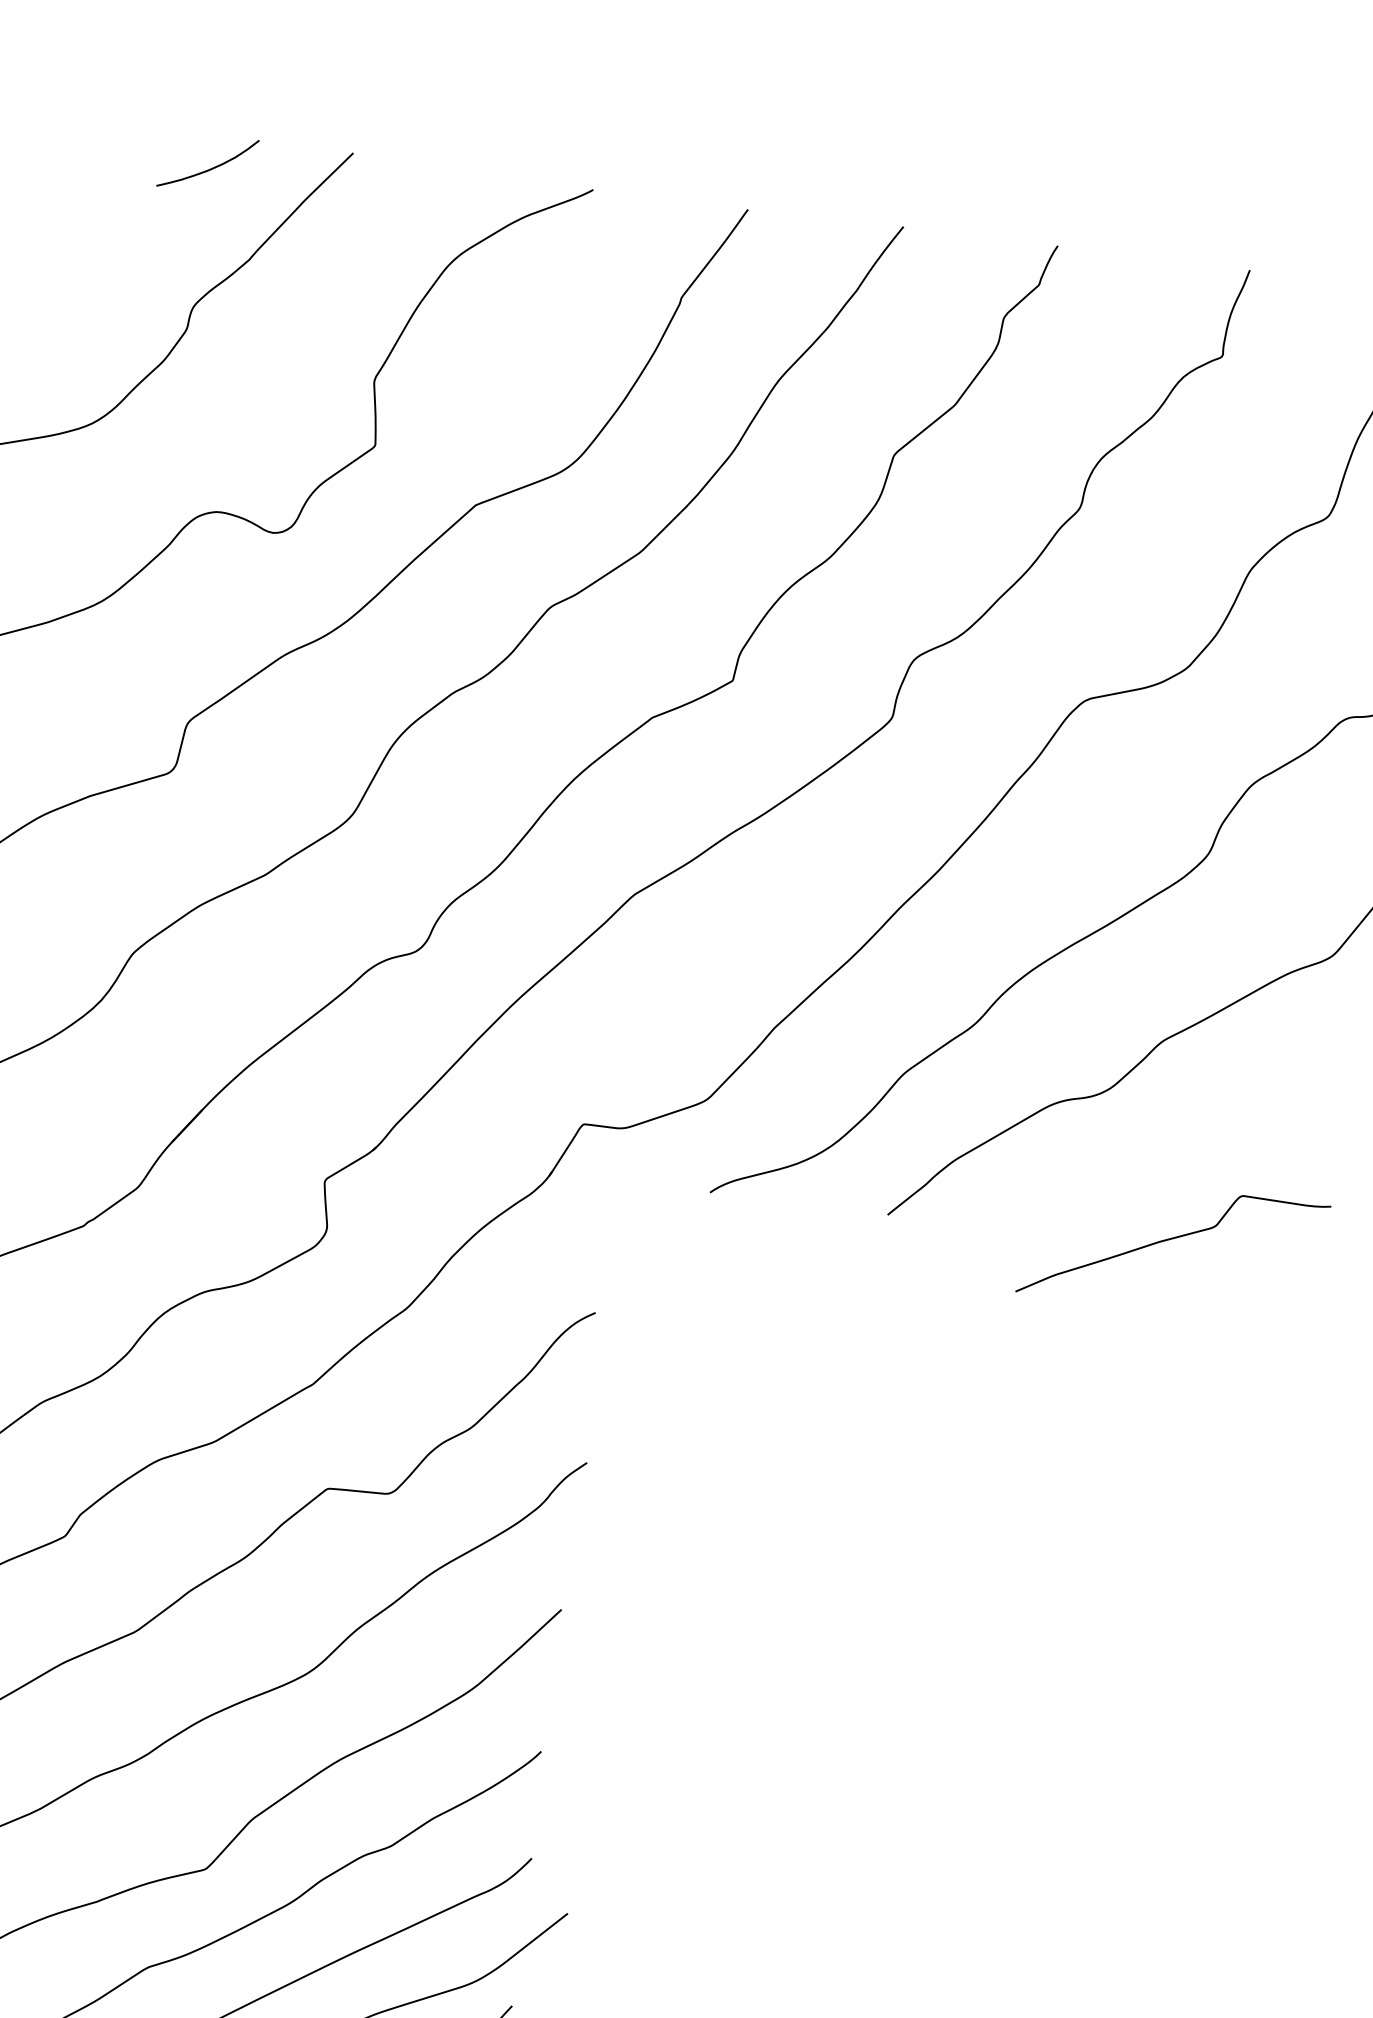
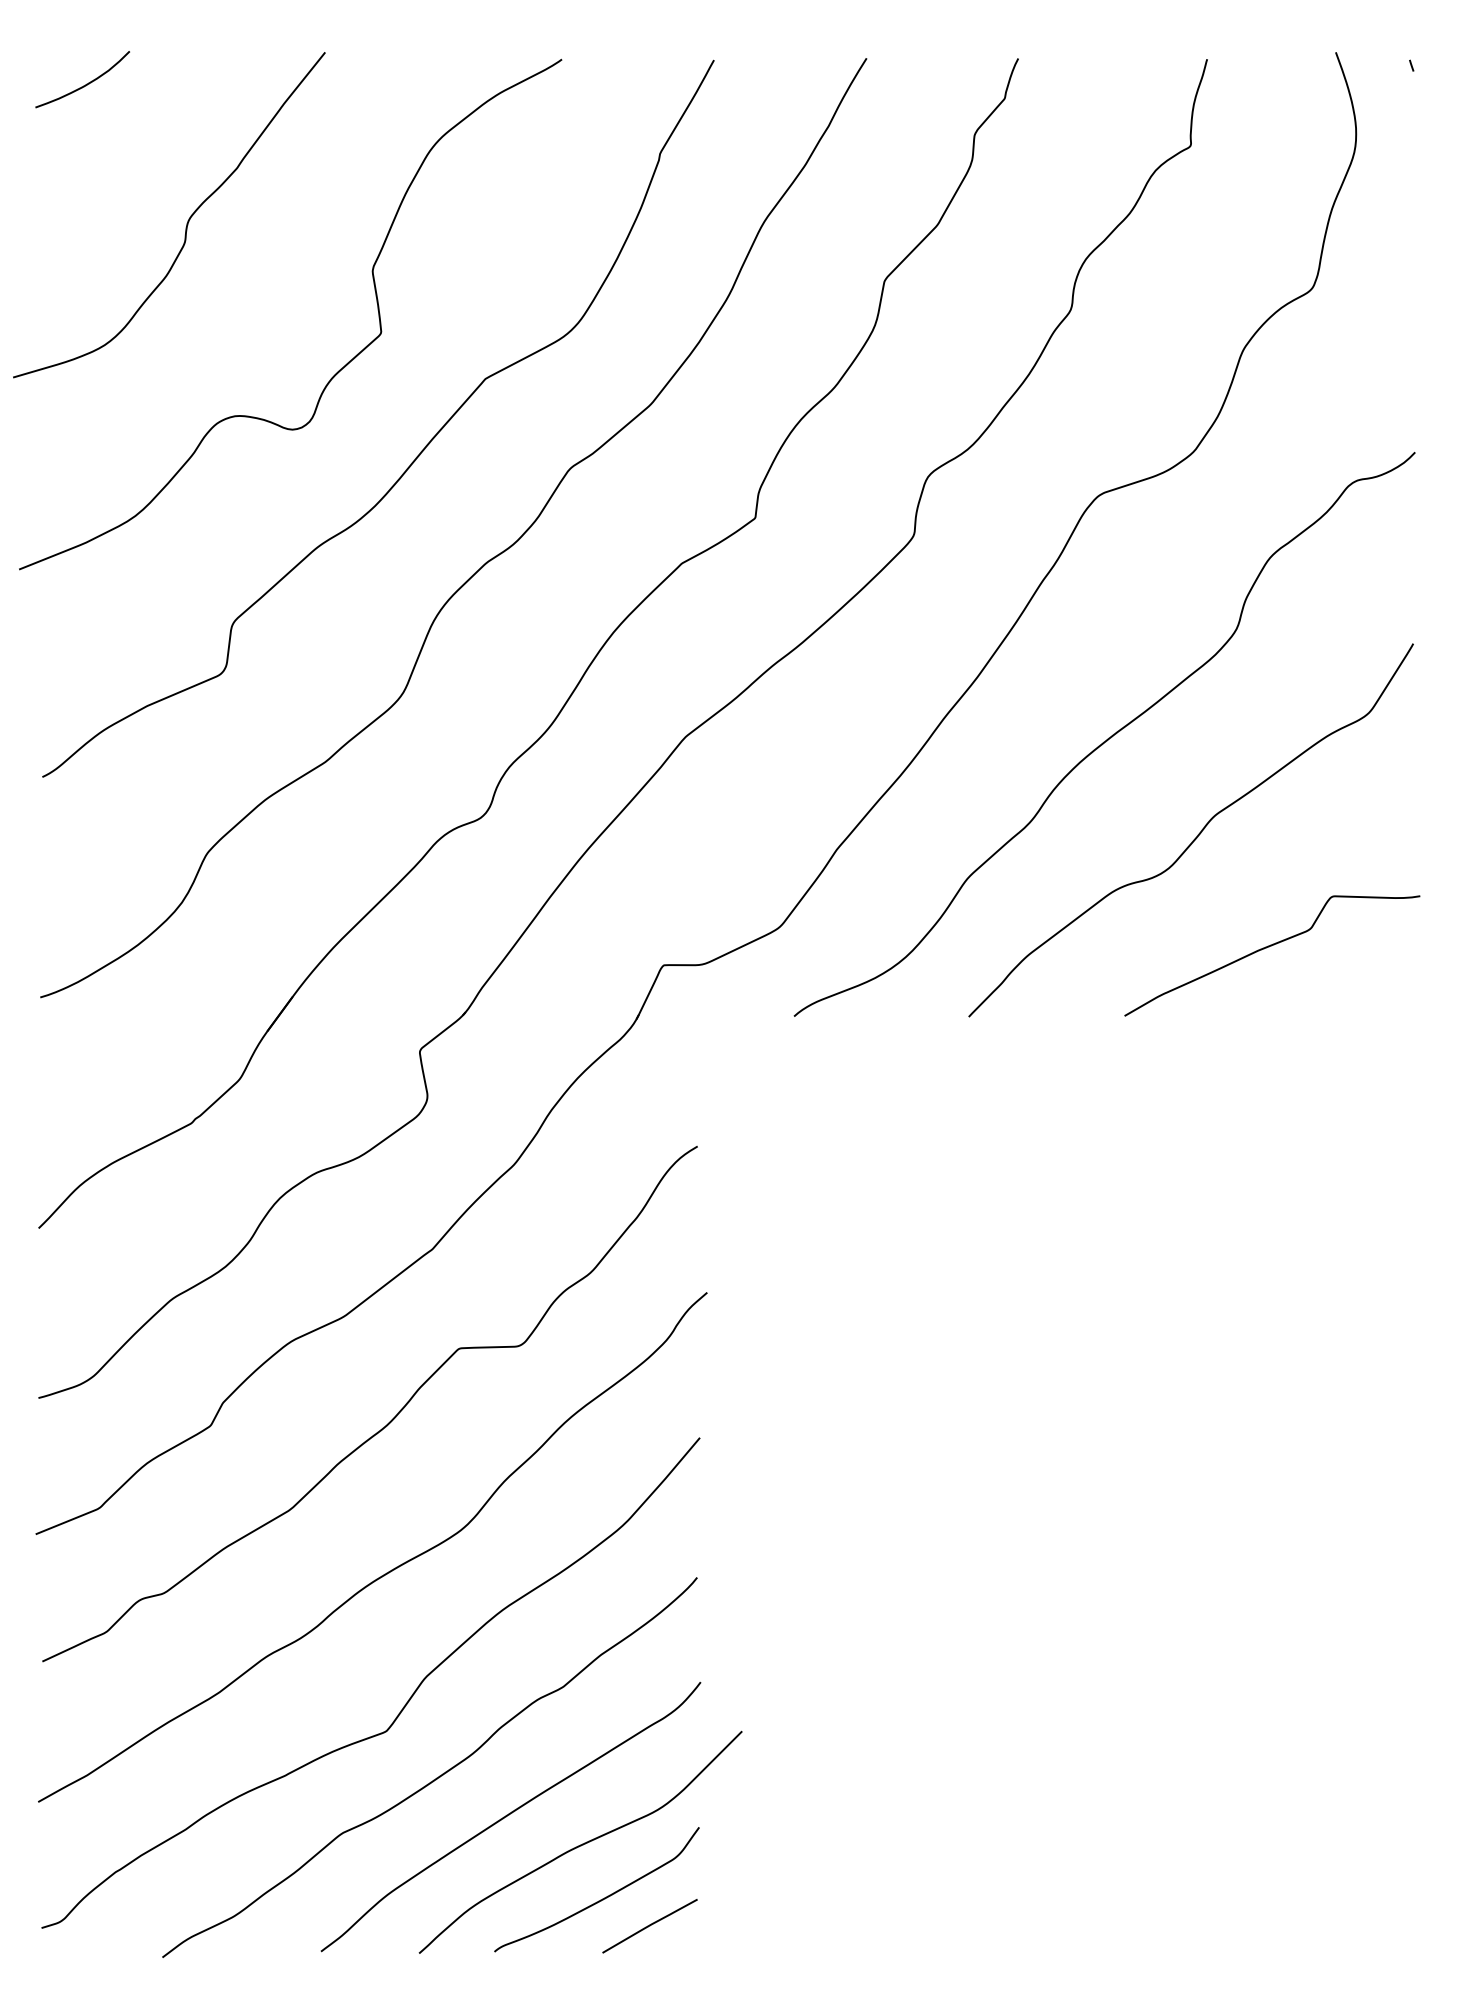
curve: (211, 167) -> (86, 83), moved
curve: (1171, 1240) -> (1269, 947), moved

